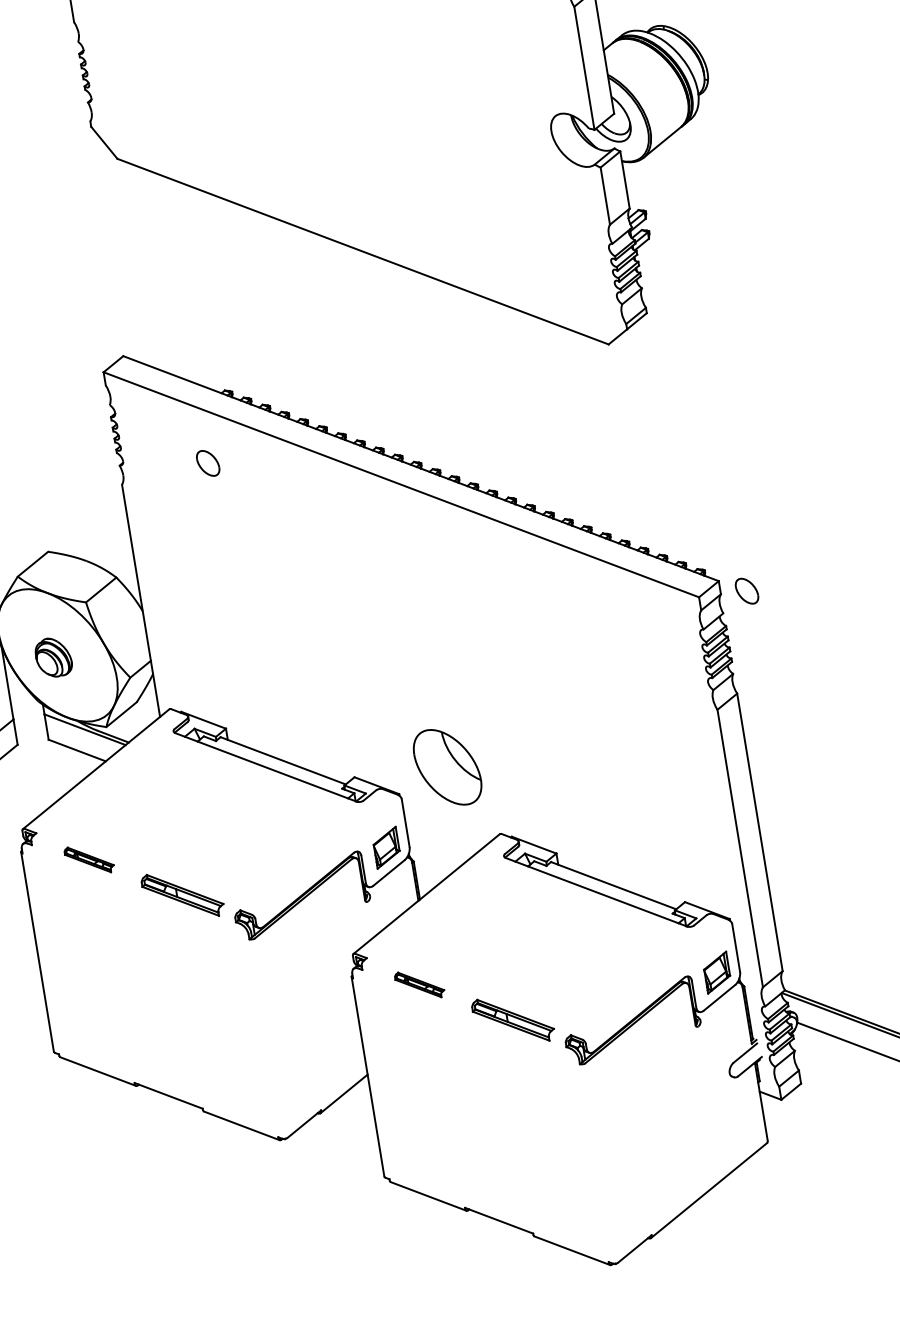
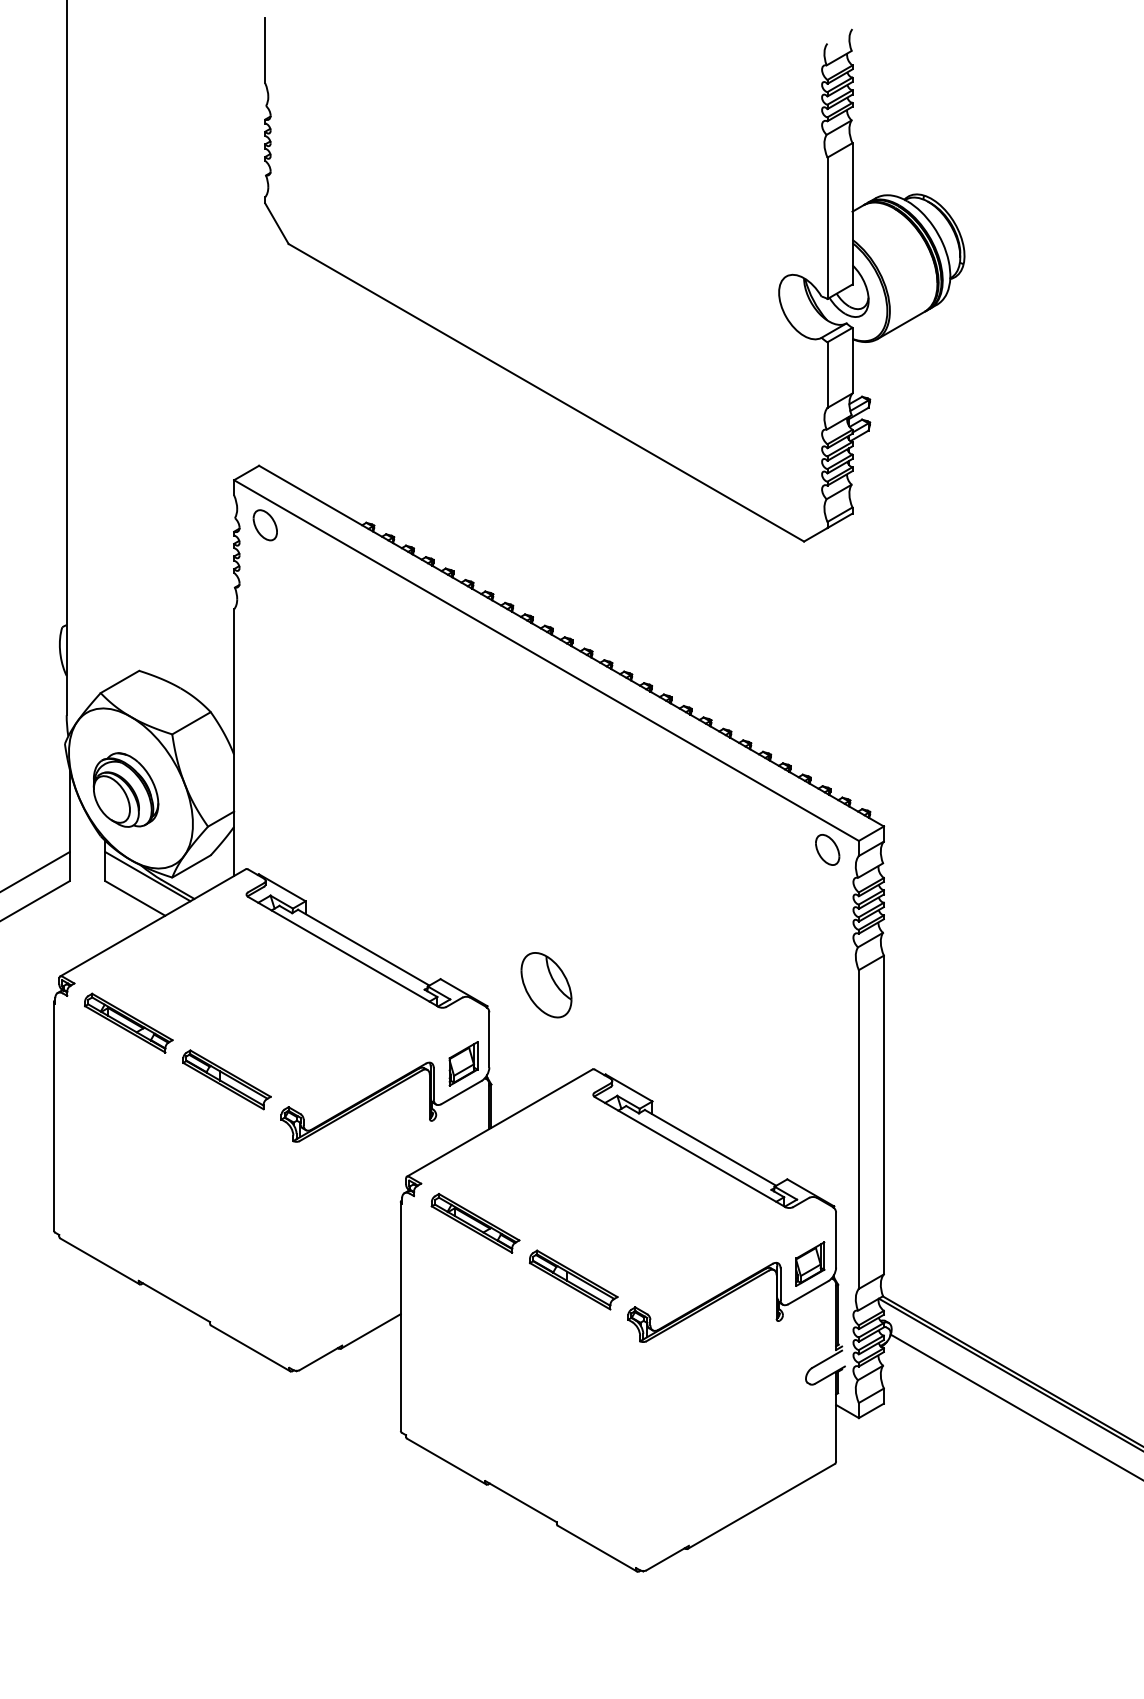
part: (207, 463) -> (264, 525), moved
part: (746, 590) -> (827, 849), moved
part: (53, 657) -> (125, 789), size x1.67
part: (447, 767) -> (546, 985), size x0.71
part: (88, 859) -> (128, 1022), size x1.67
part: (419, 985) -> (475, 1223), size x1.67

